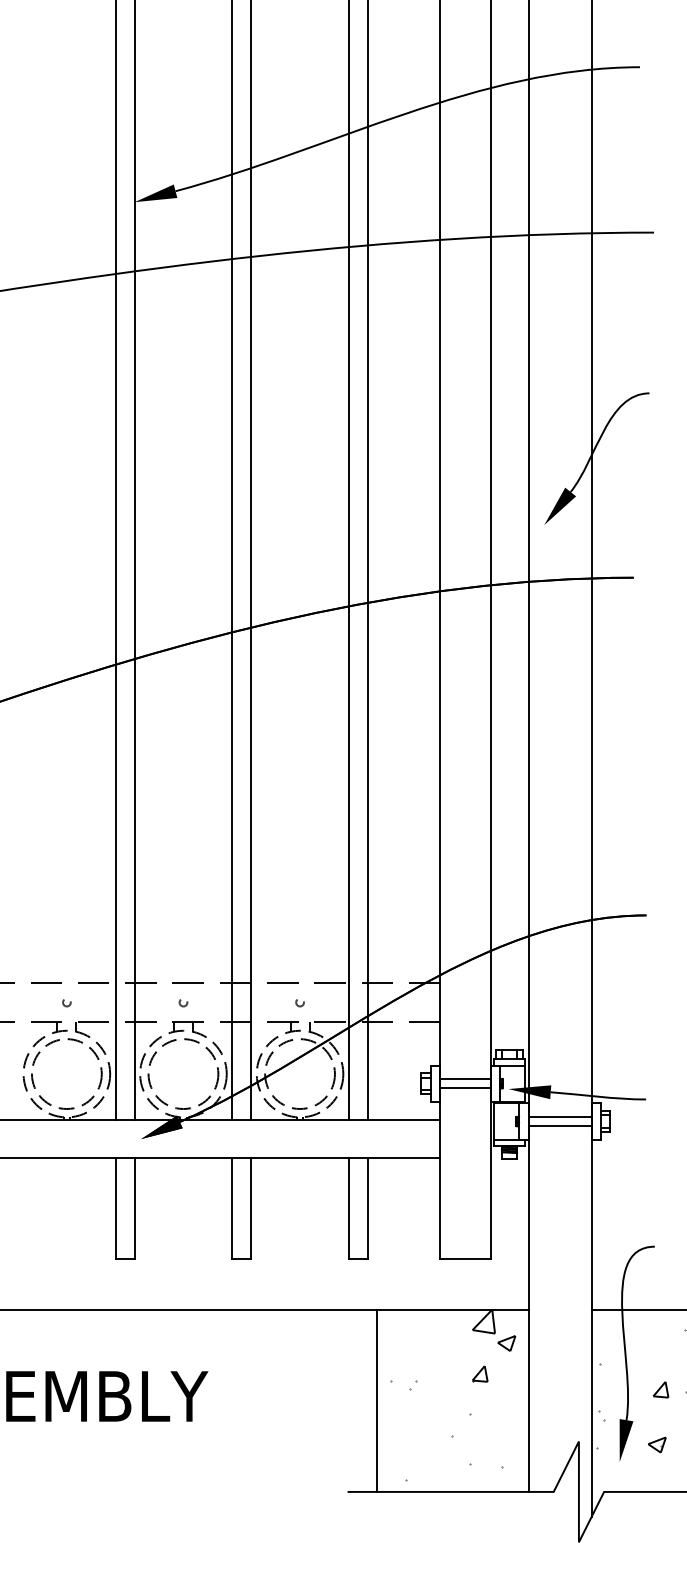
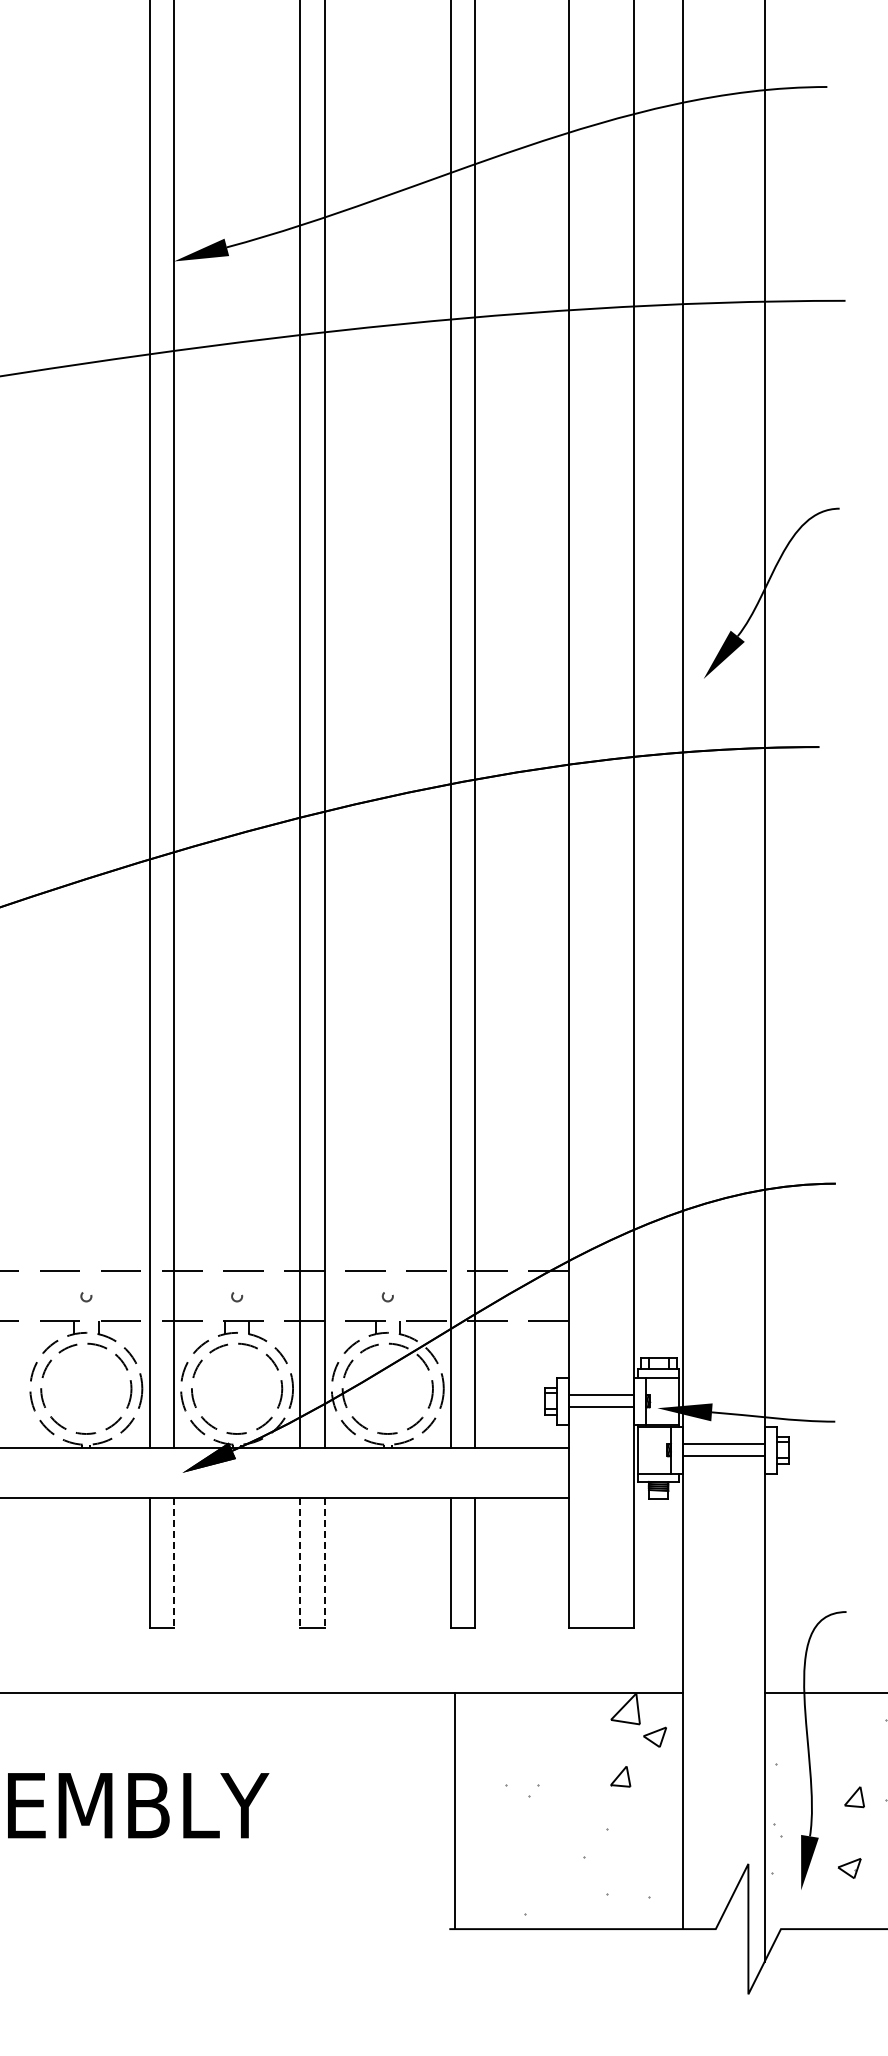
line: (134, 1209) -> (173, 1563), solid -> dashed
line: (232, 1209) -> (300, 1563), solid -> dashed
line: (251, 1209) -> (324, 1563), solid -> dashed
line: (377, 1400) -> (454, 1811), moved

